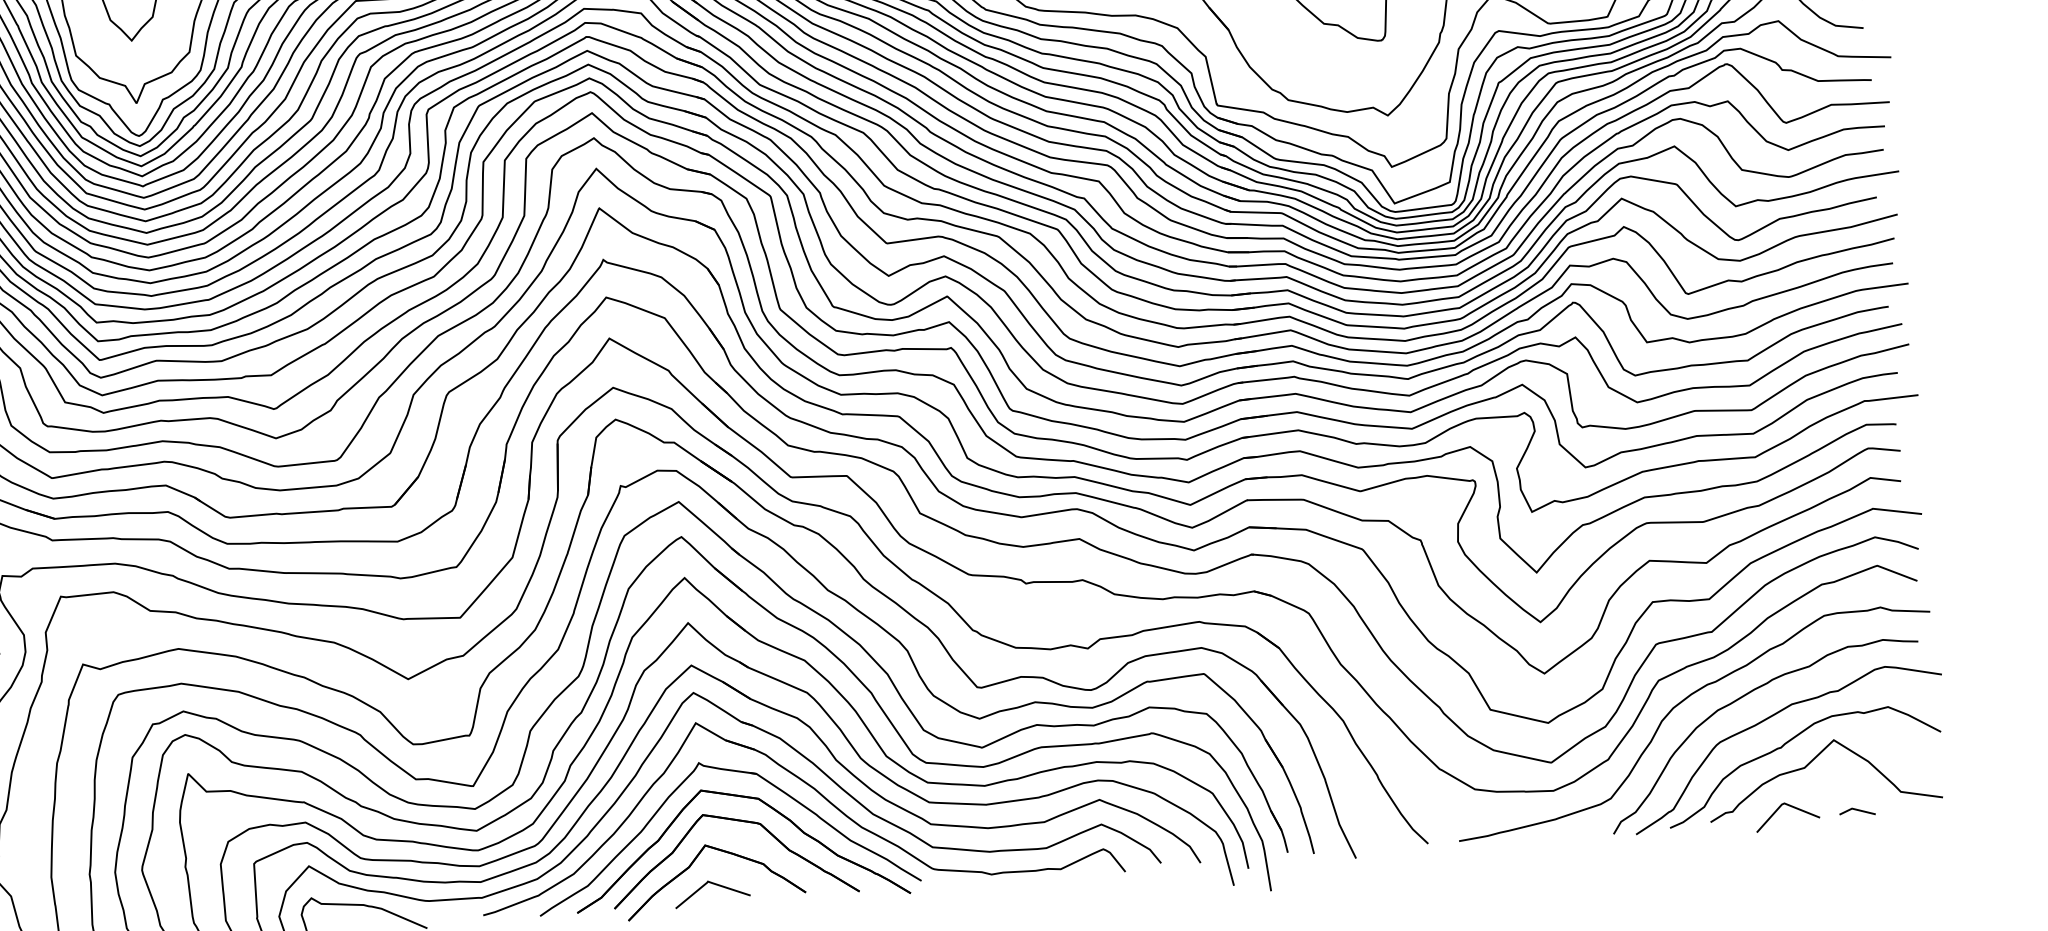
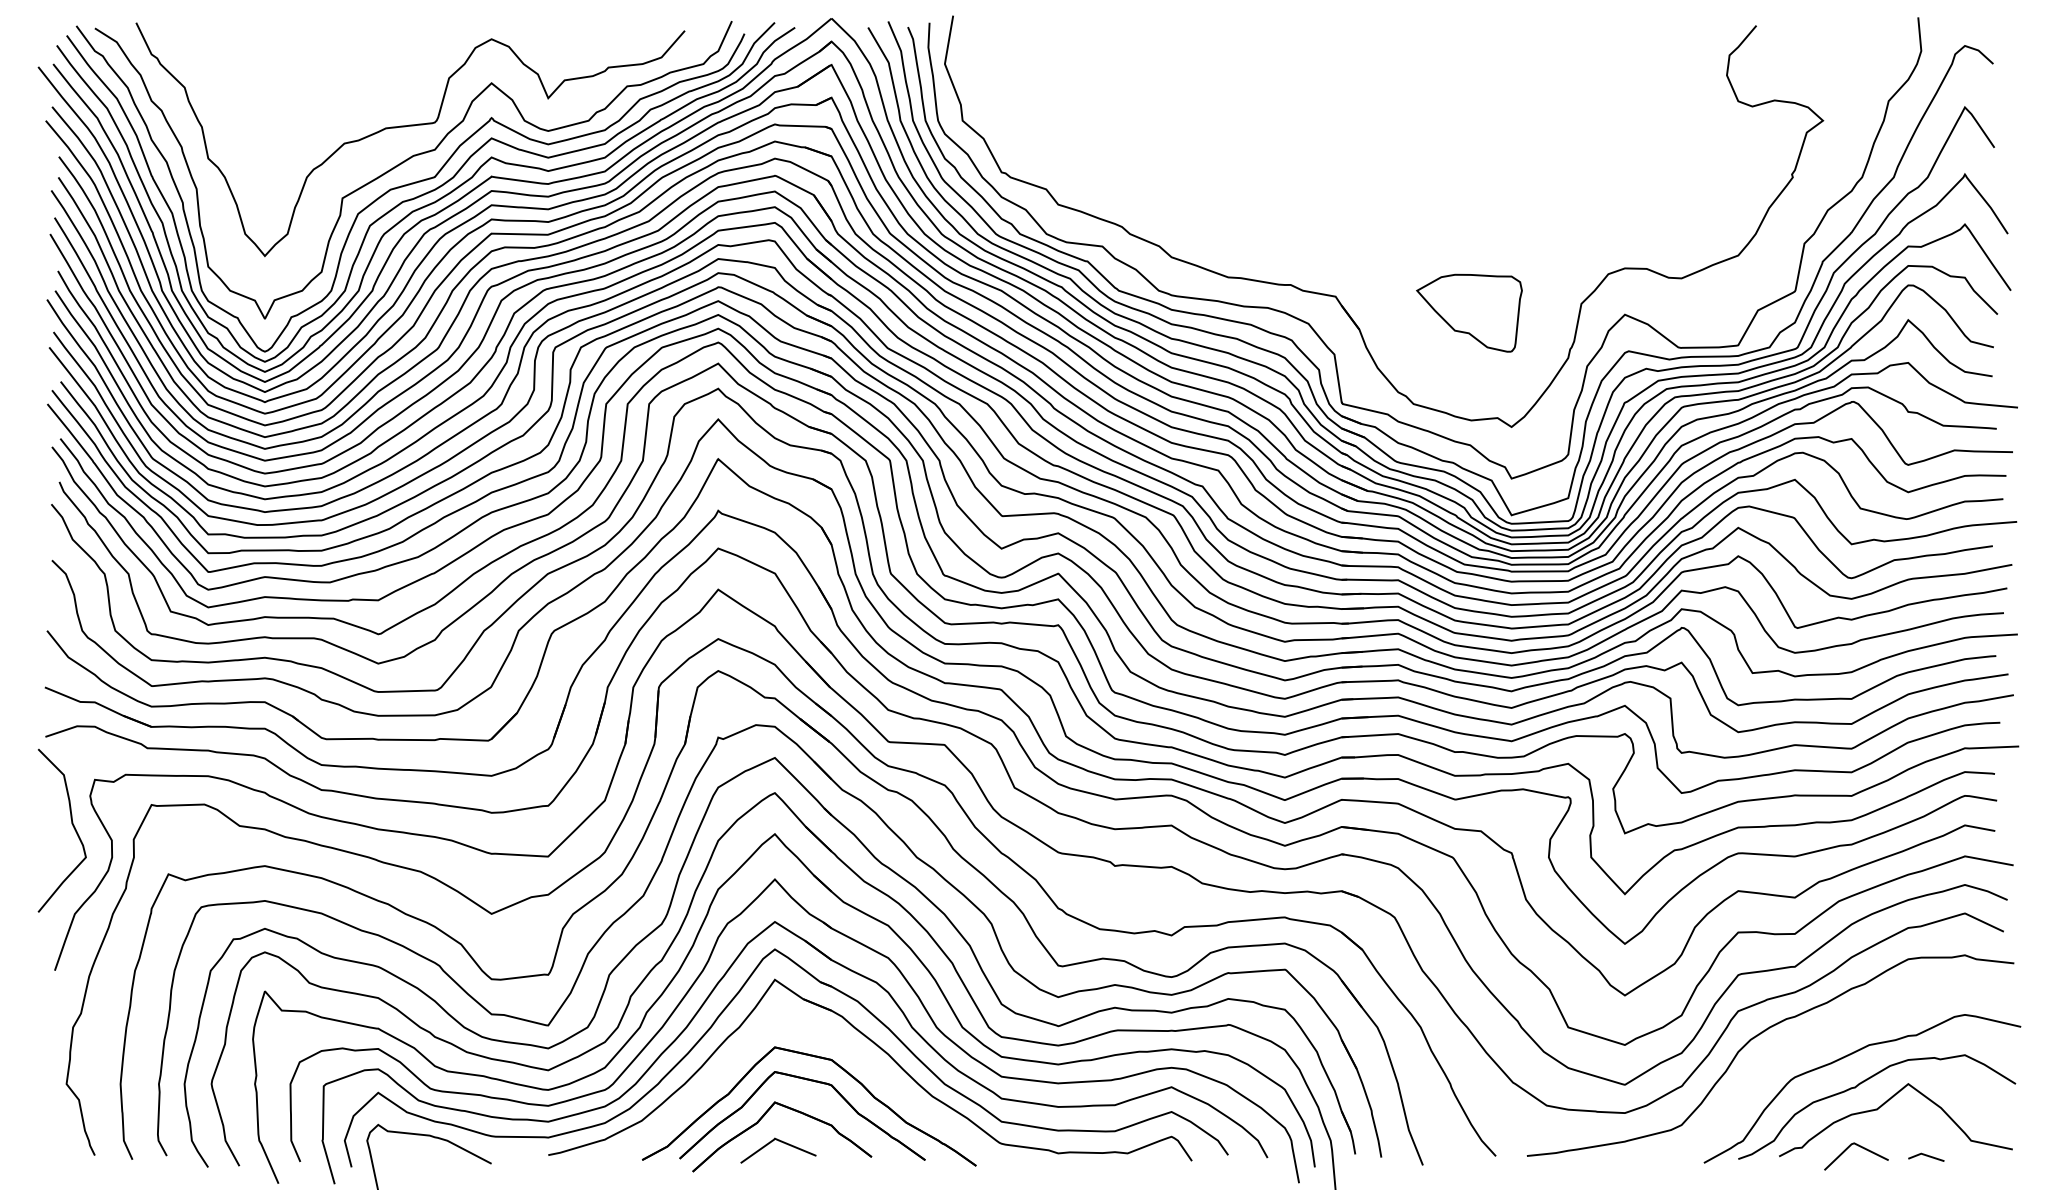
curve: (1743, 697) -> (1821, 1034), removed
part: (734, 772) -> (809, 1031), removed

